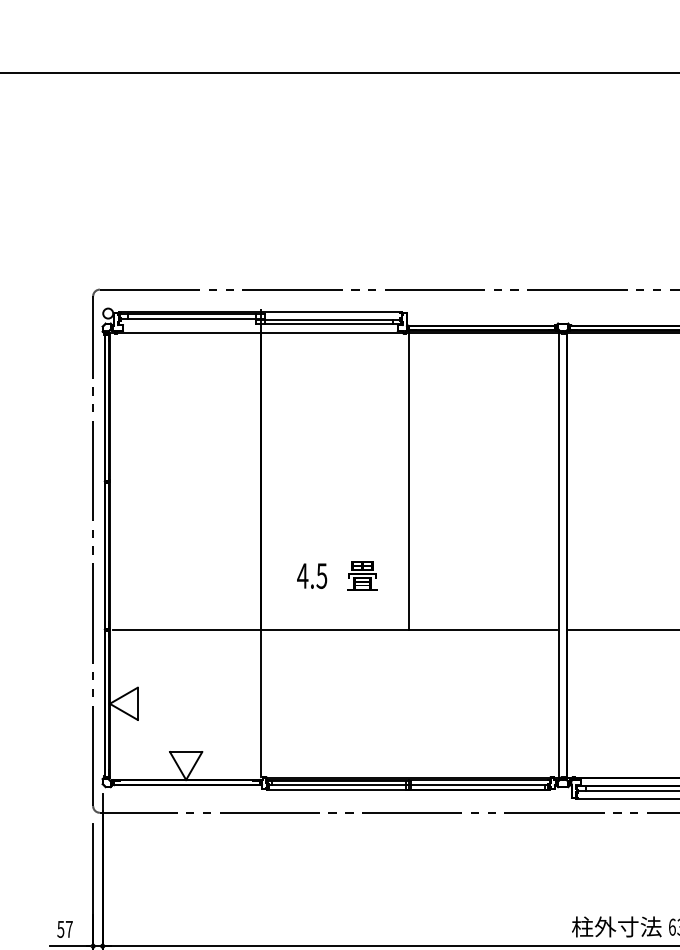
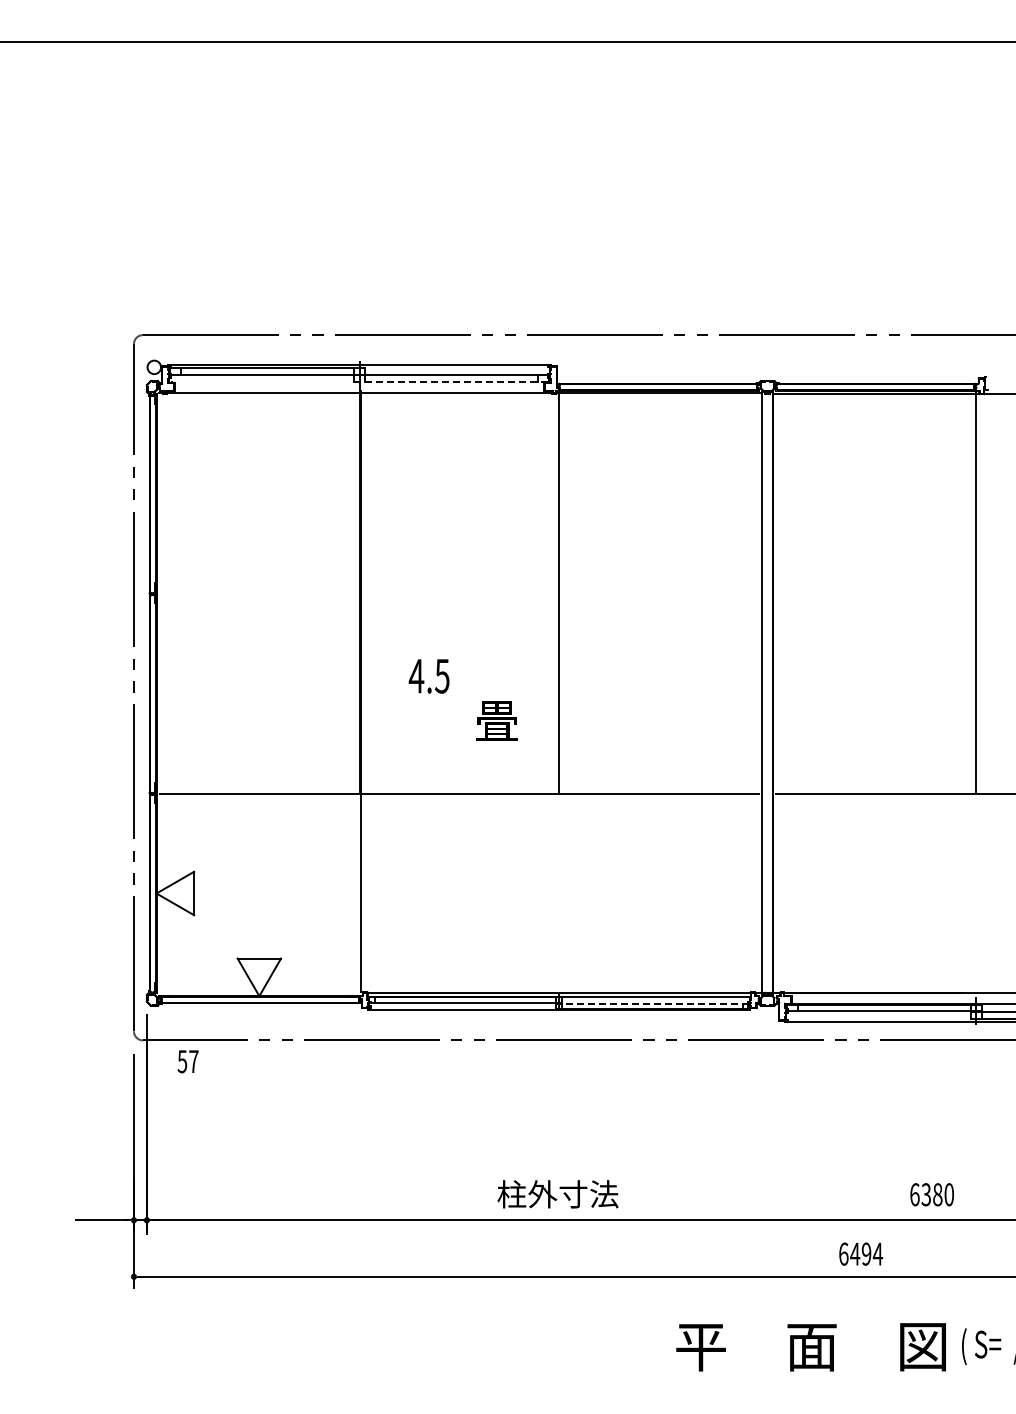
line: (328, 324) -> (451, 382), solid -> dashed
text: (311, 576) -> (428, 676), moved
line: (477, 785) -> (652, 1003), solid -> dashed
text: (616, 927) -> (557, 1194), moved
text: (64, 929) -> (187, 1061), moved

